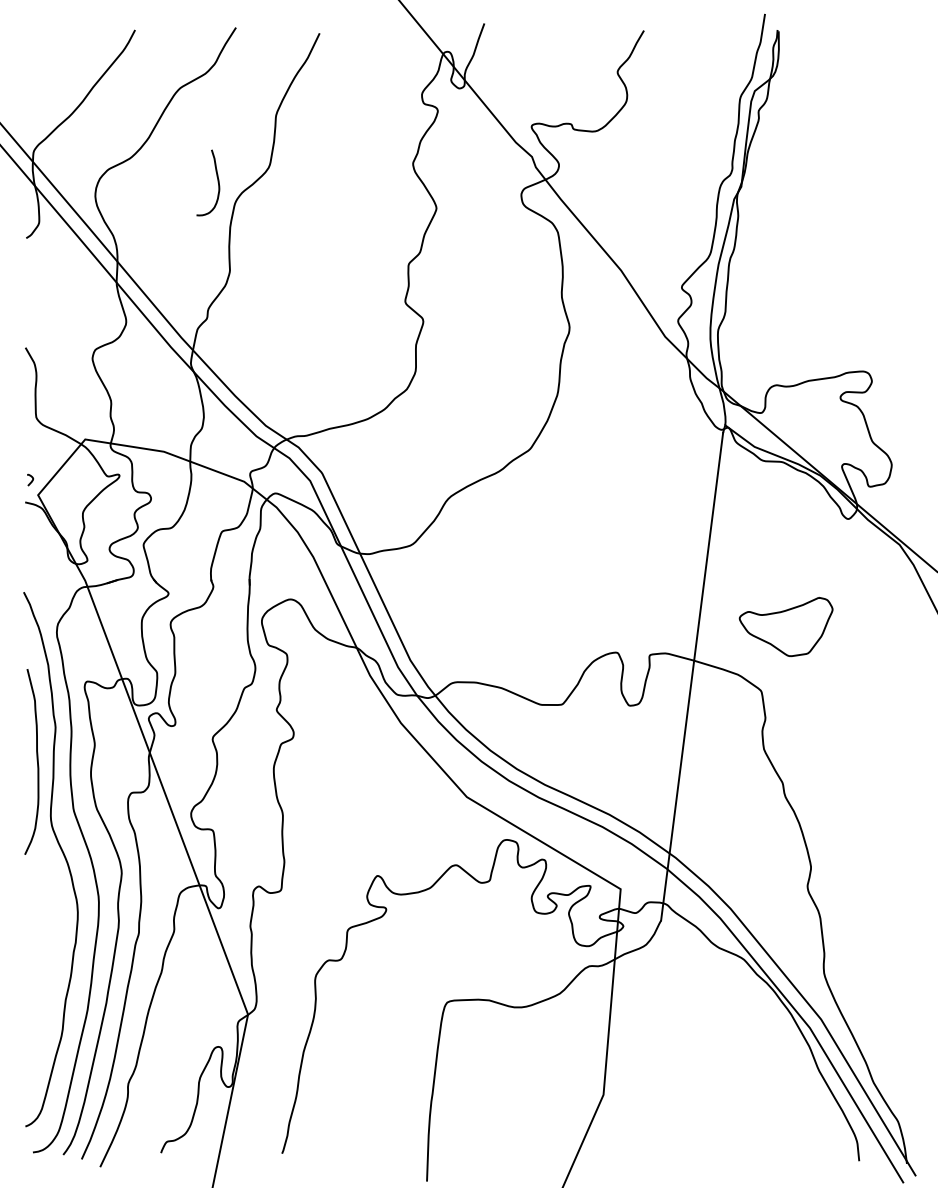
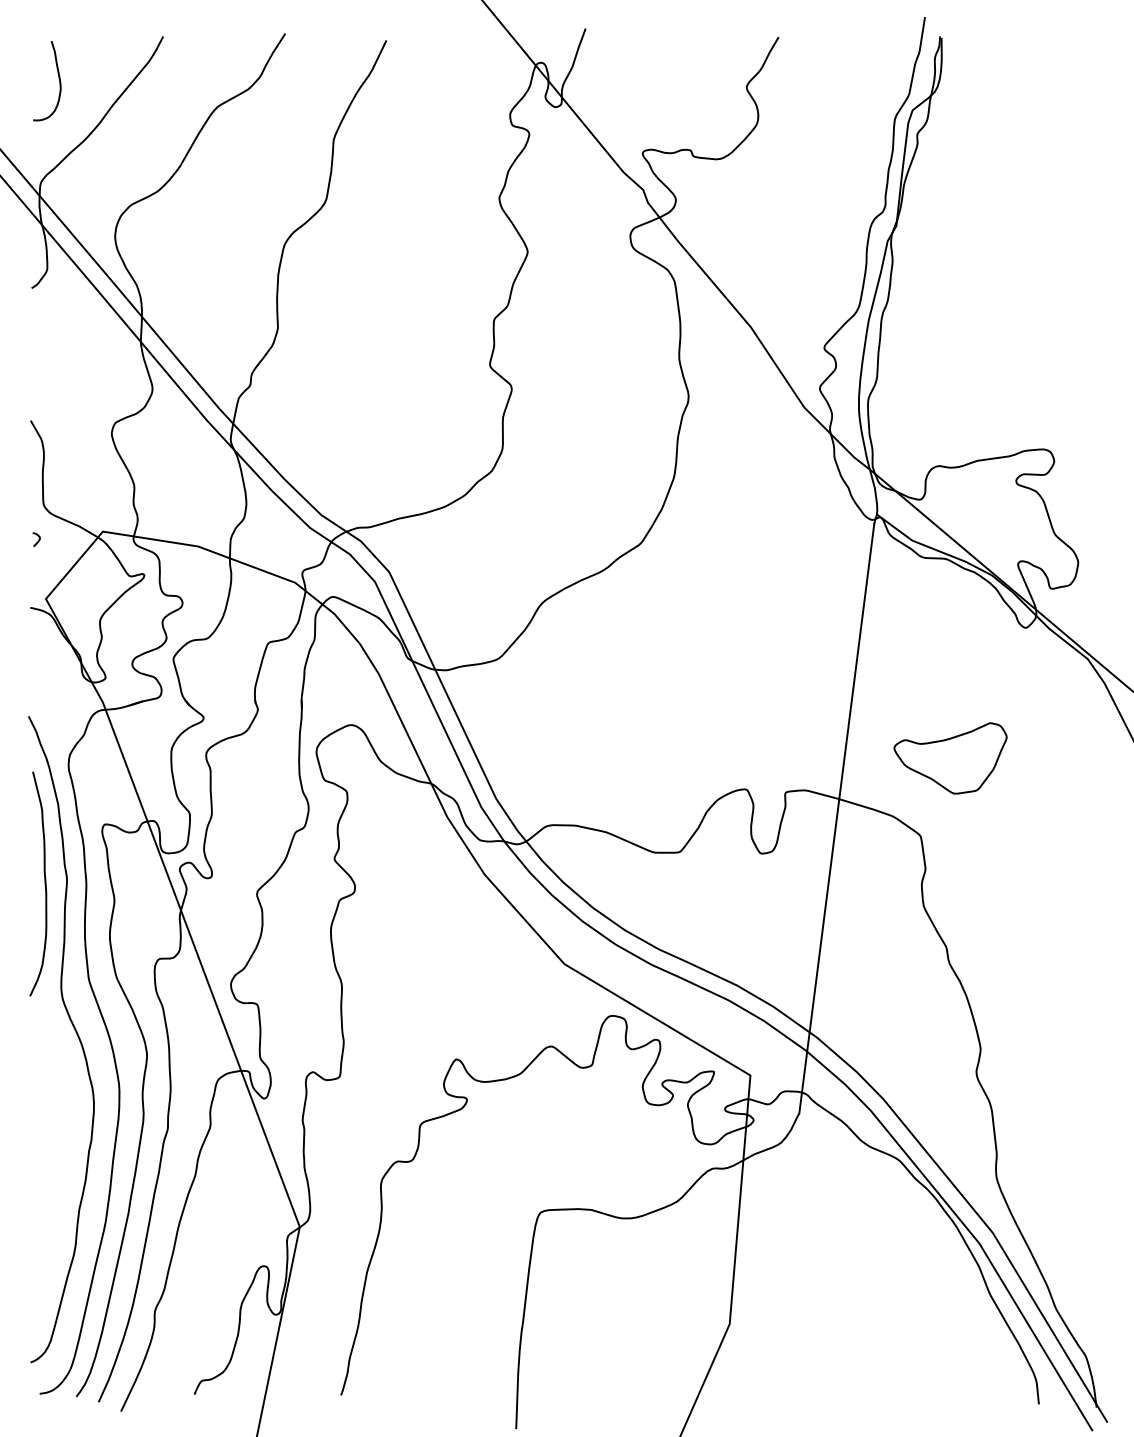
curve: (217, 182) -> (58, 80), moved
curve: (31, 480) -> (37, 540), moved
curve: (36, 760) -> (43, 882), moved

